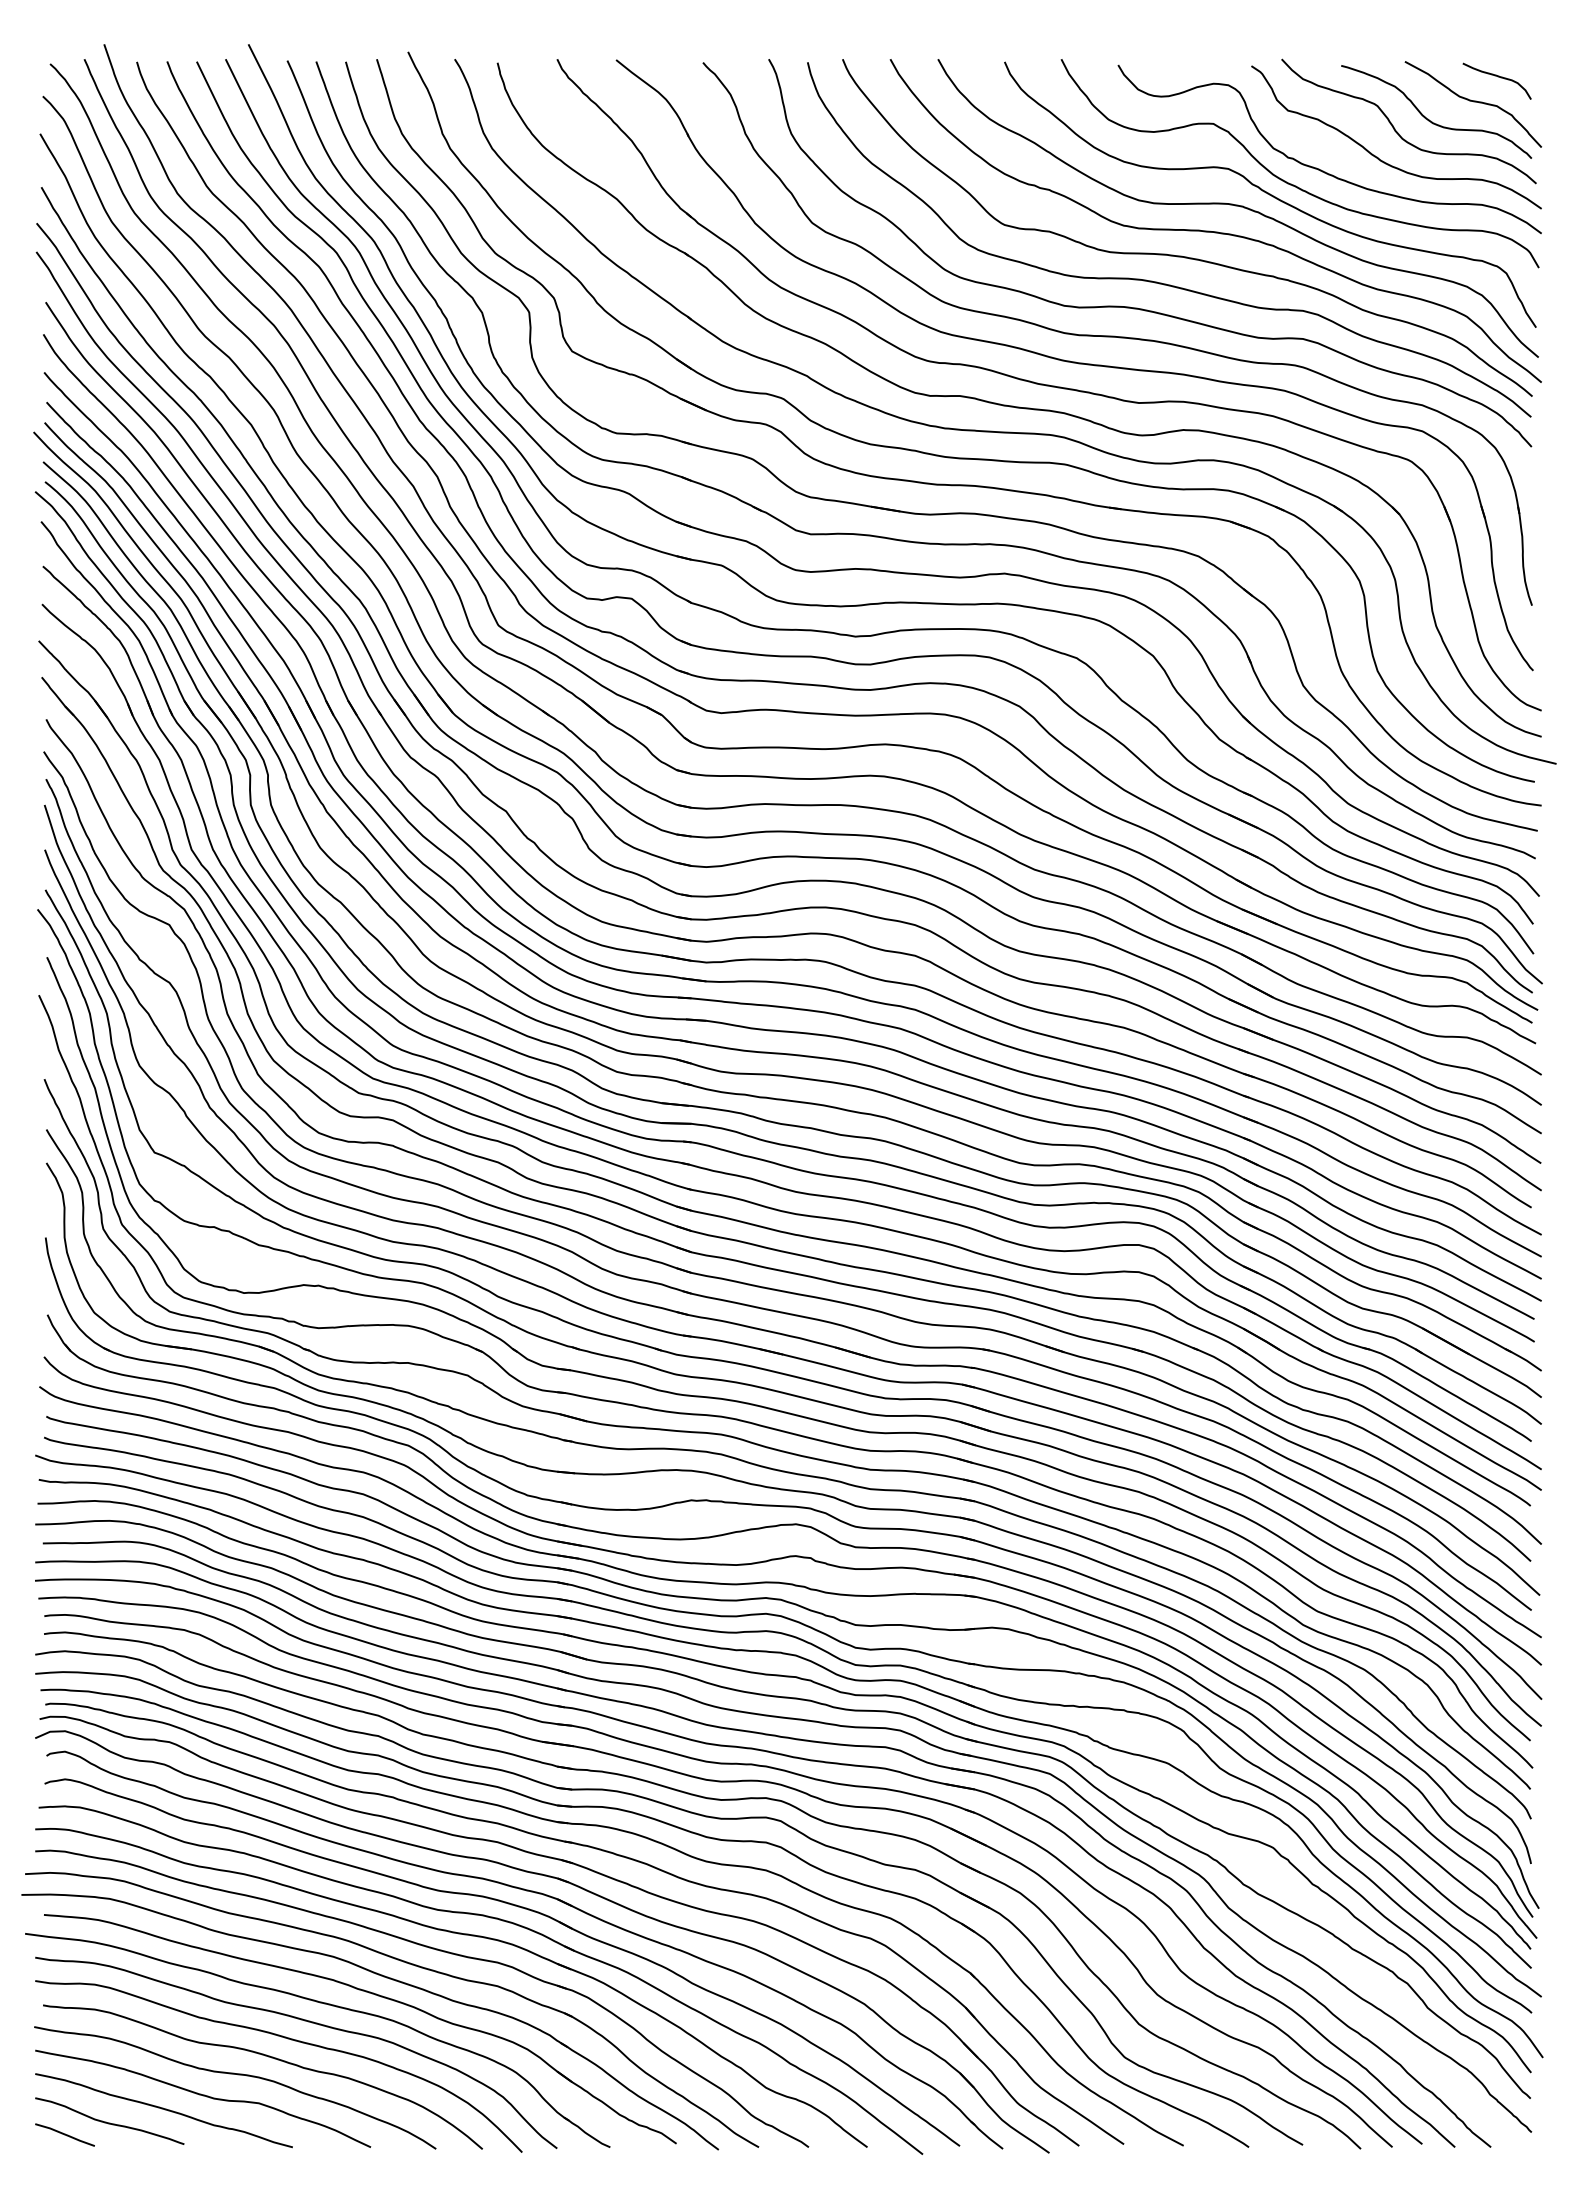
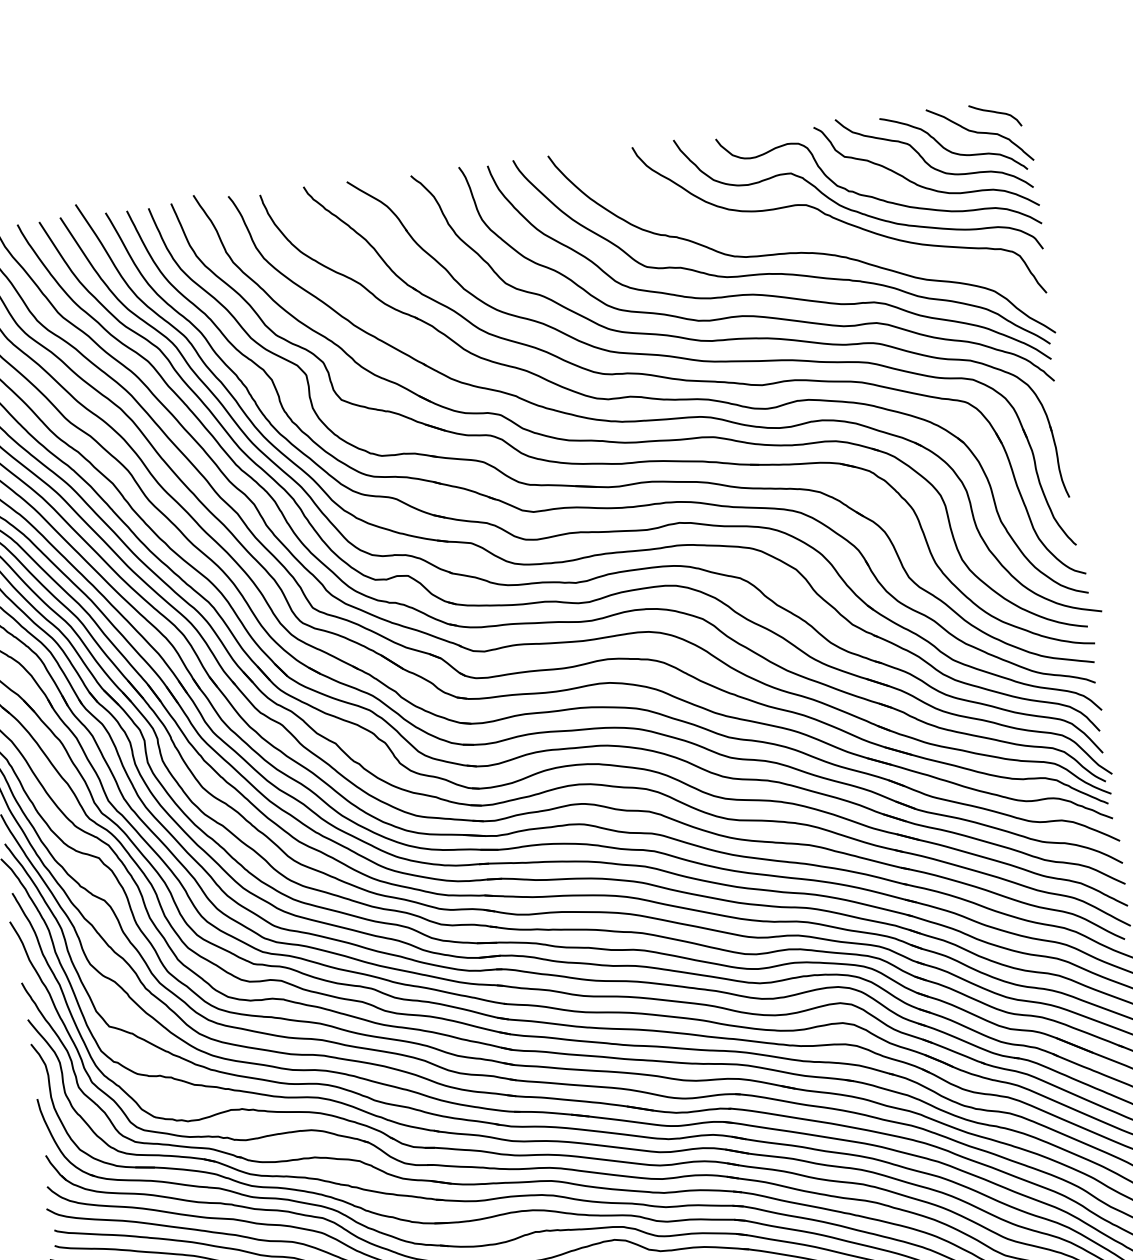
curve: (1237, 206) -> (816, 231), removed

